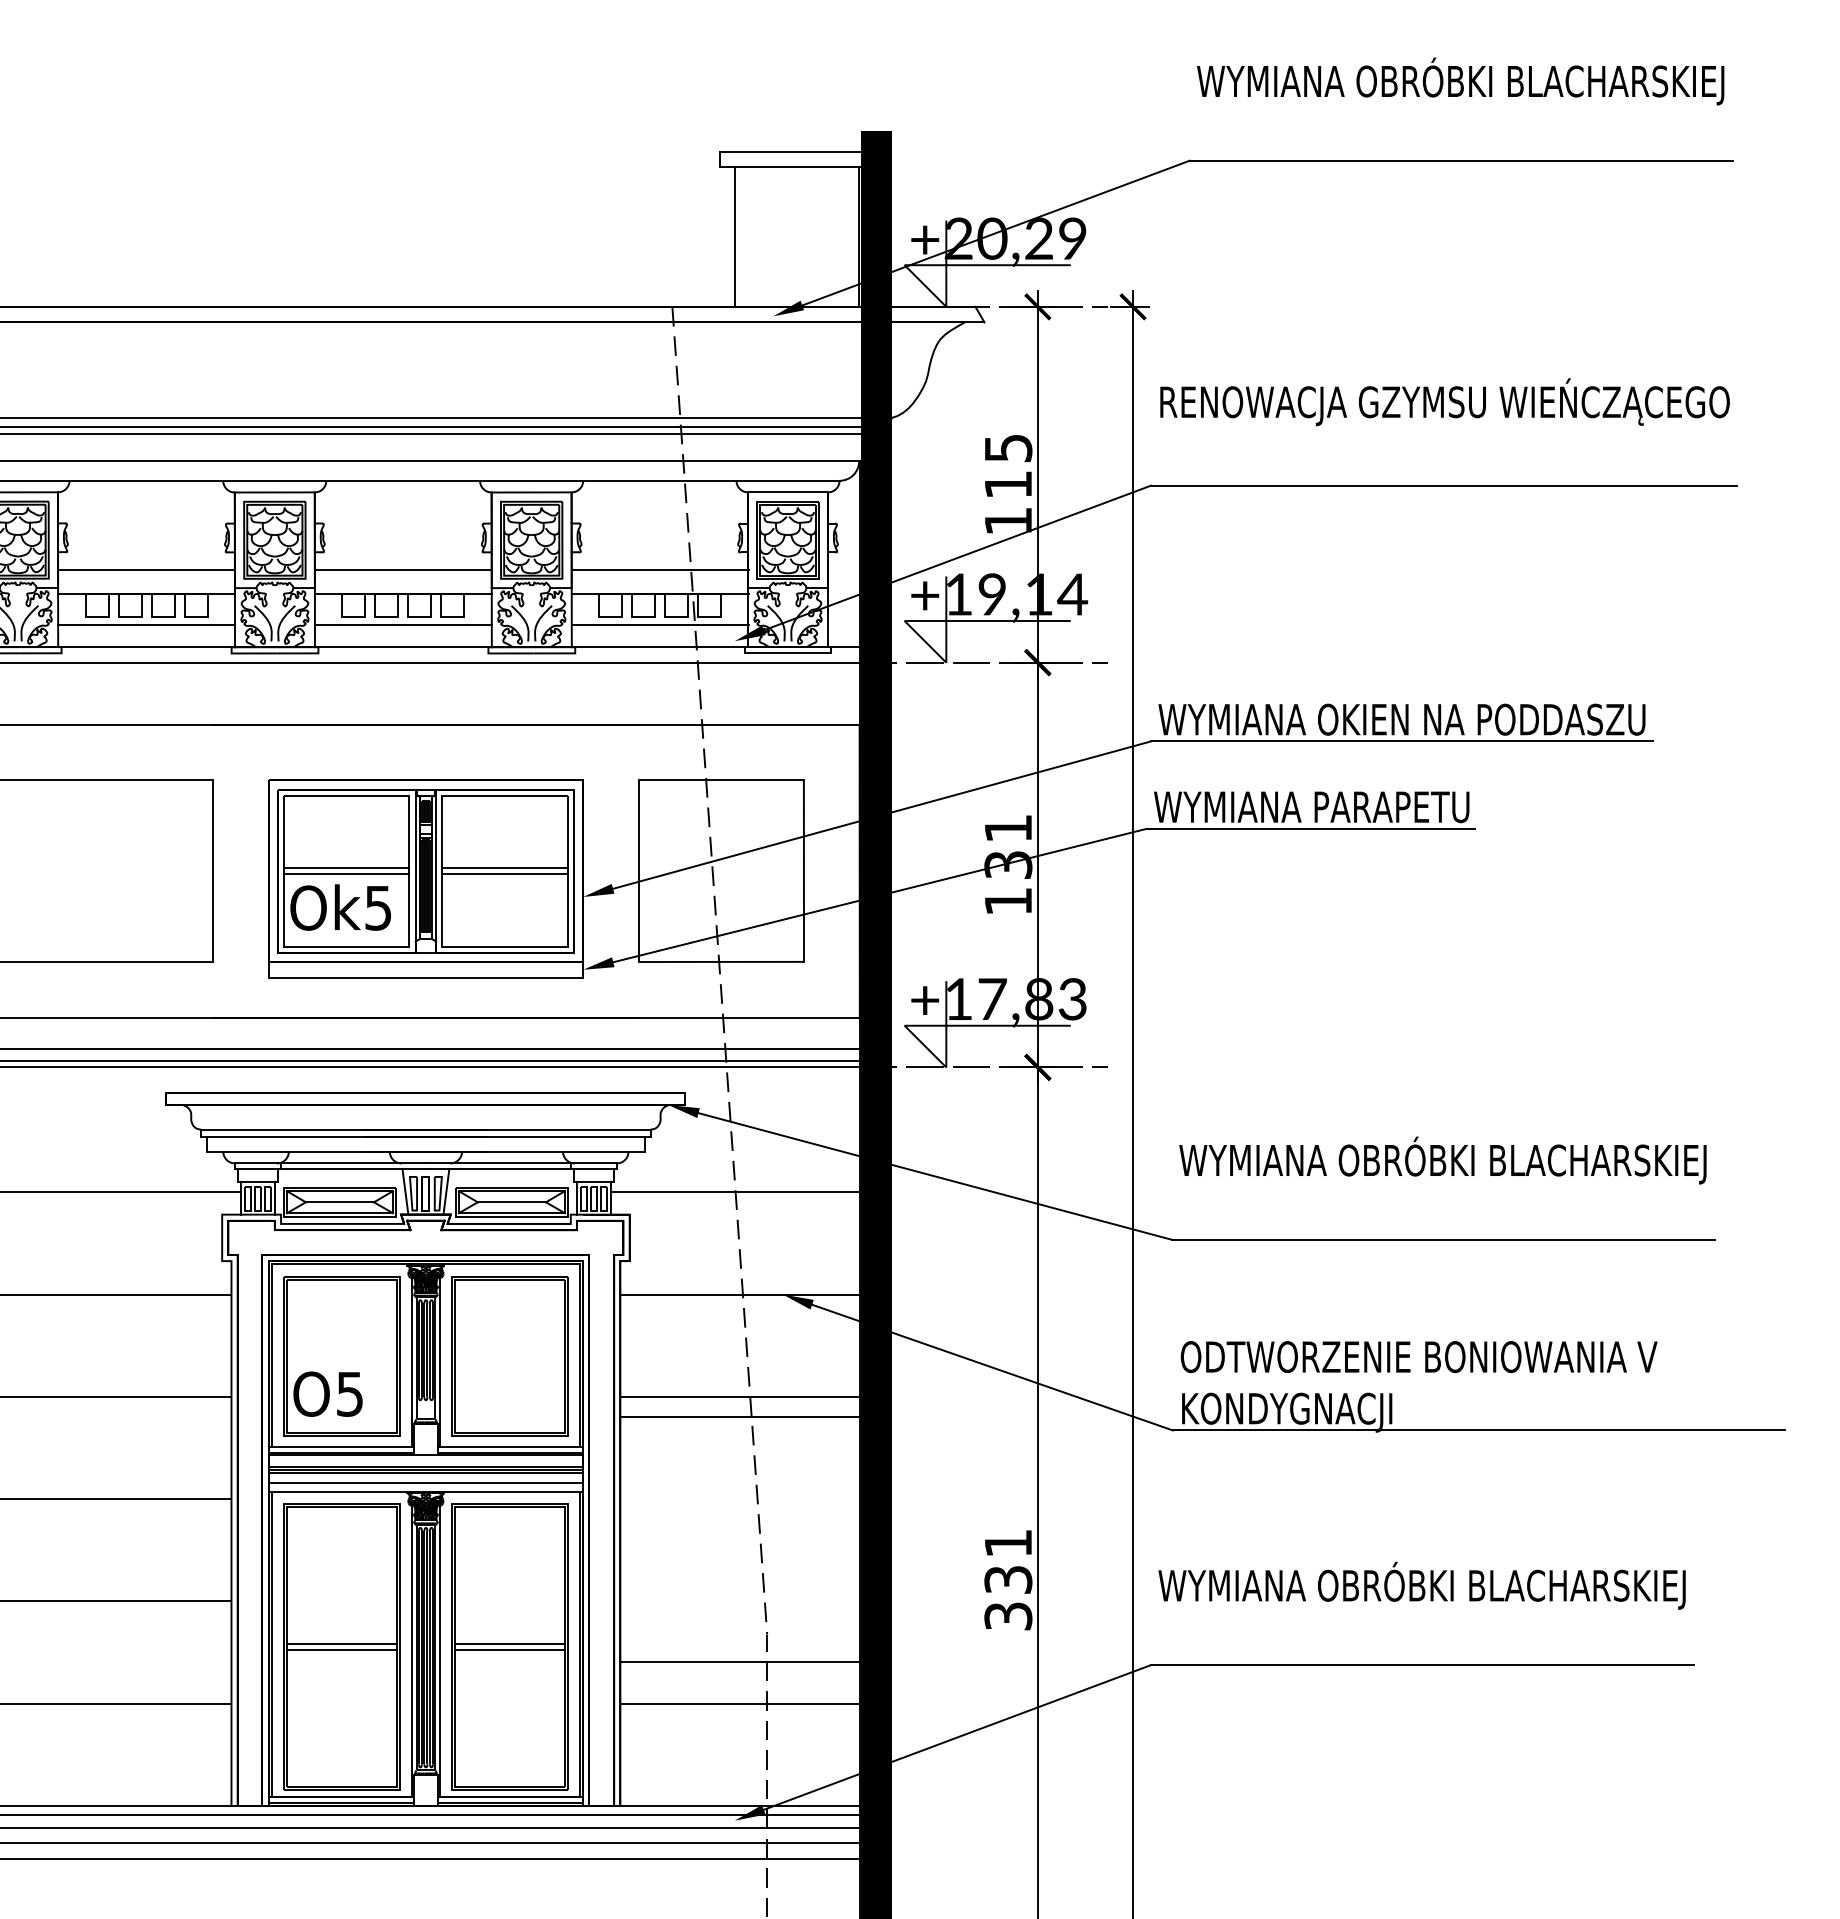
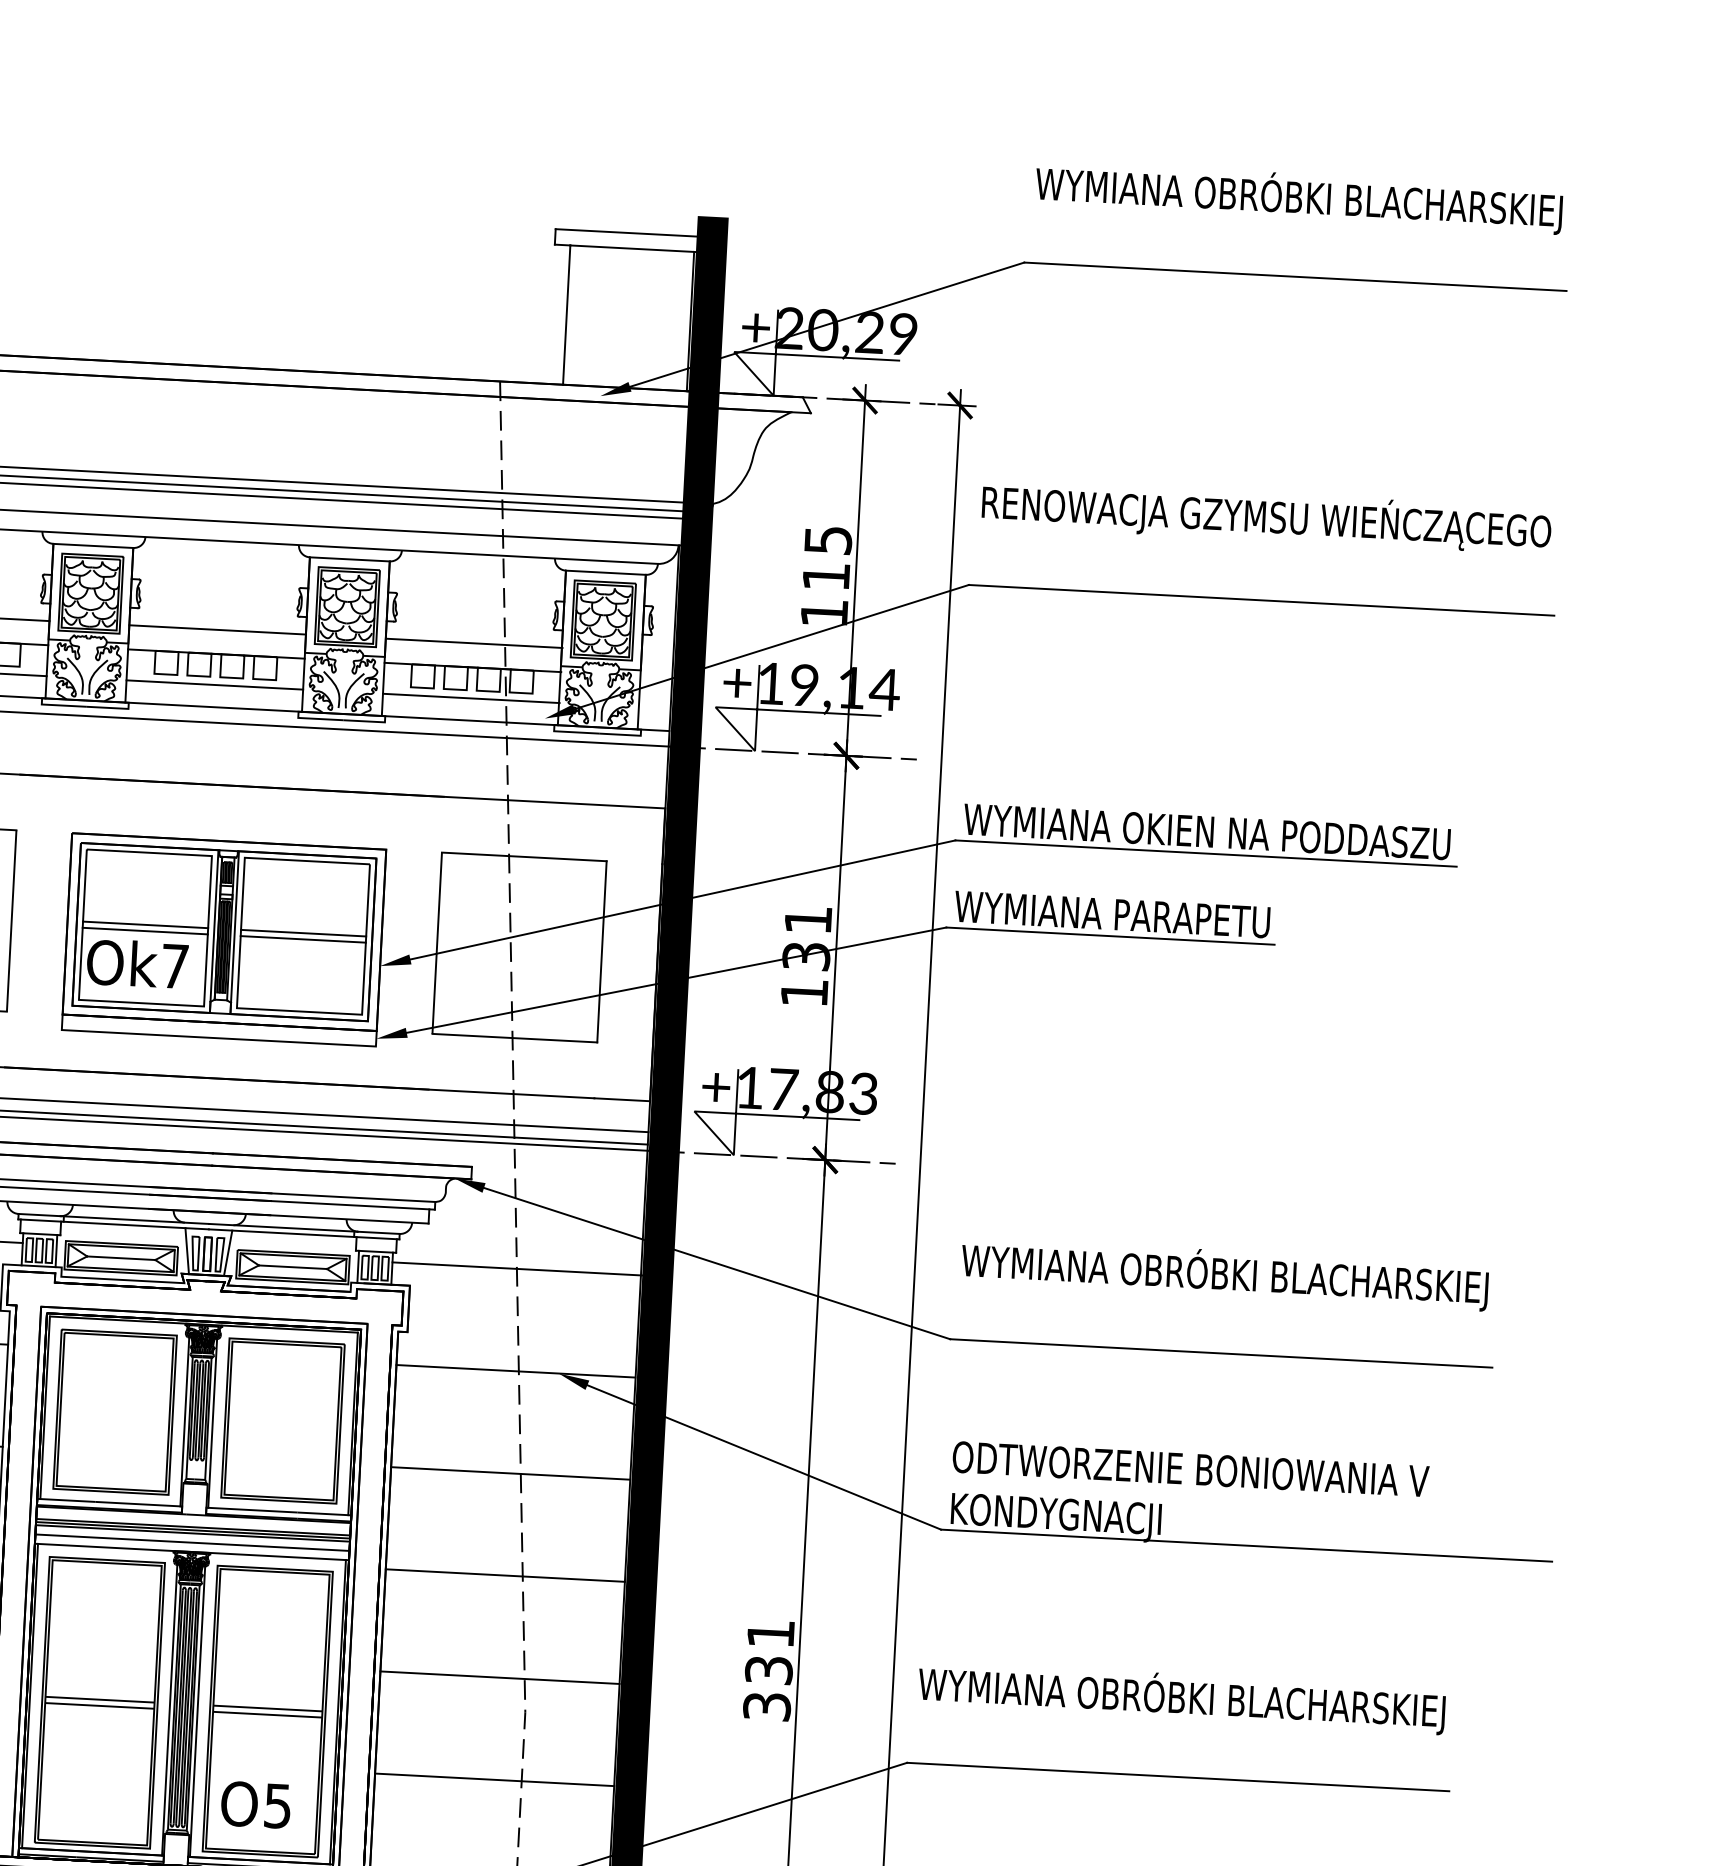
text: (378, 908) -> (175, 966), Ok5 -> Ok7
text: (327, 1393) -> (255, 1804), moved
line: (739, 1417) -> (504, 1575), moved
line: (739, 1662) -> (499, 1677), moved

